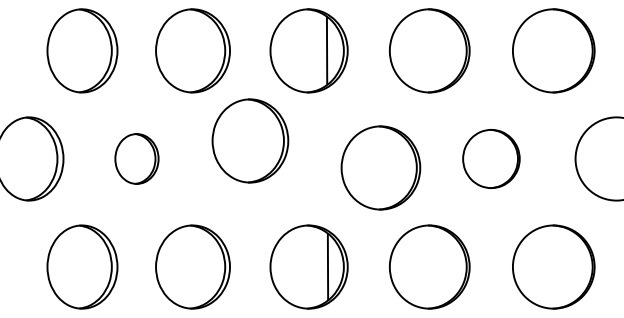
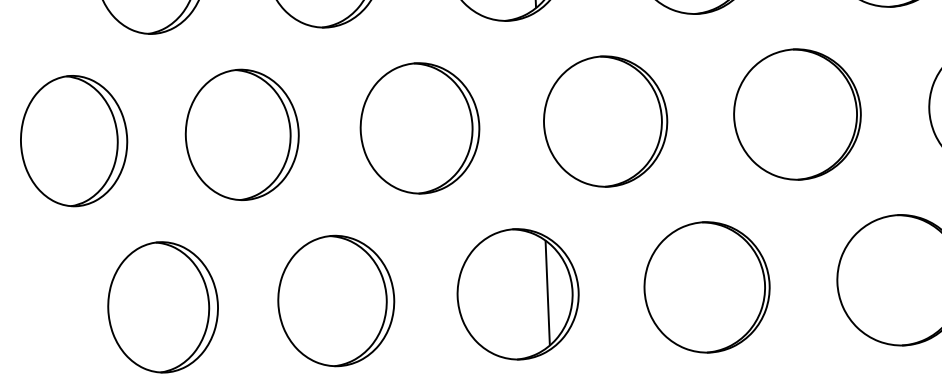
part: (250, 140) -> (420, 127), moved
part: (136, 158) -> (241, 134), size x1.67
part: (491, 158) -> (797, 113), size x1.43
part: (380, 167) -> (604, 120), moved

